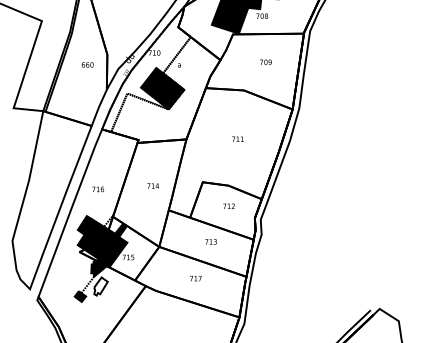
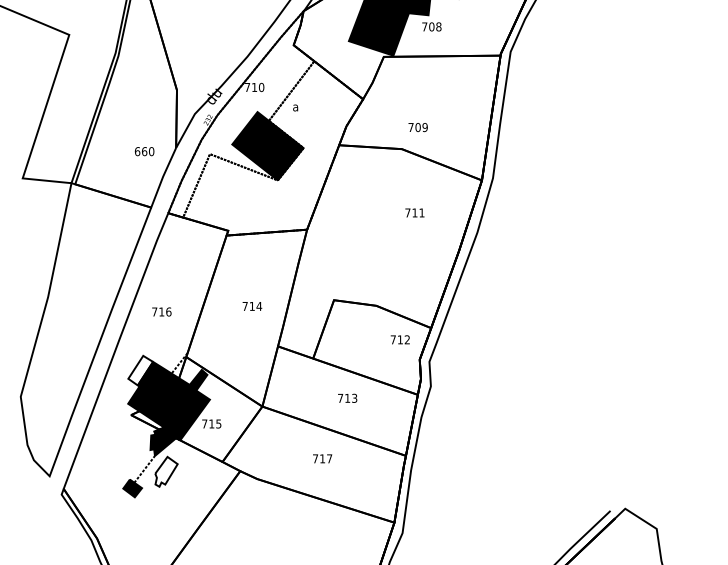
text: (265, 62) -> (417, 127), moved
text: (87, 64) -> (144, 150), moved
text: (237, 138) -> (414, 211), moved
text: (228, 205) -> (399, 338), moved
fill: (84, 225) -> (139, 371), removed

